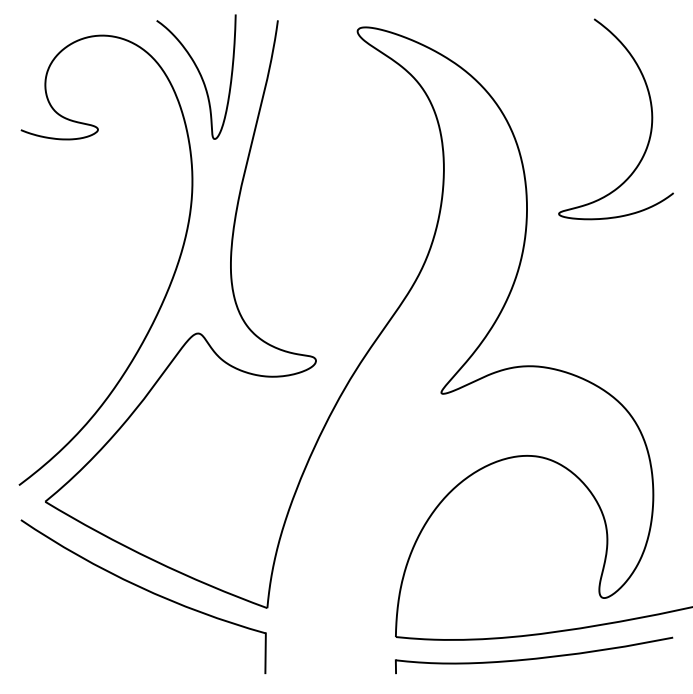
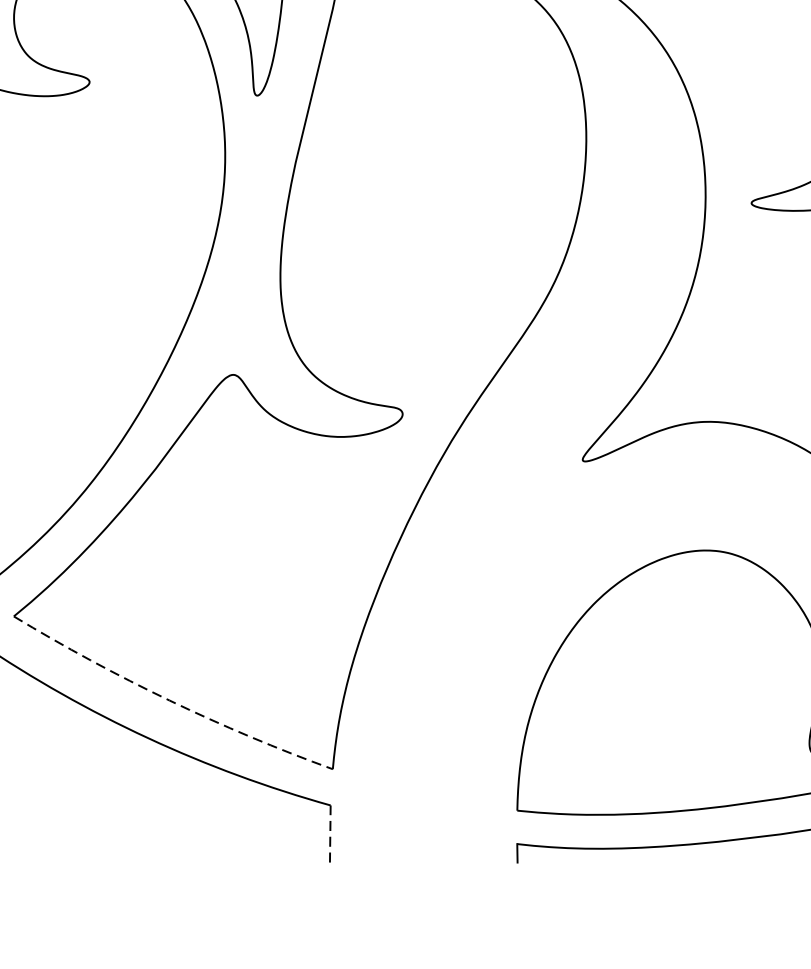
arc: (153, 560) -> (169, 700), solid -> dashed
line: (265, 653) -> (330, 834), solid -> dashed

